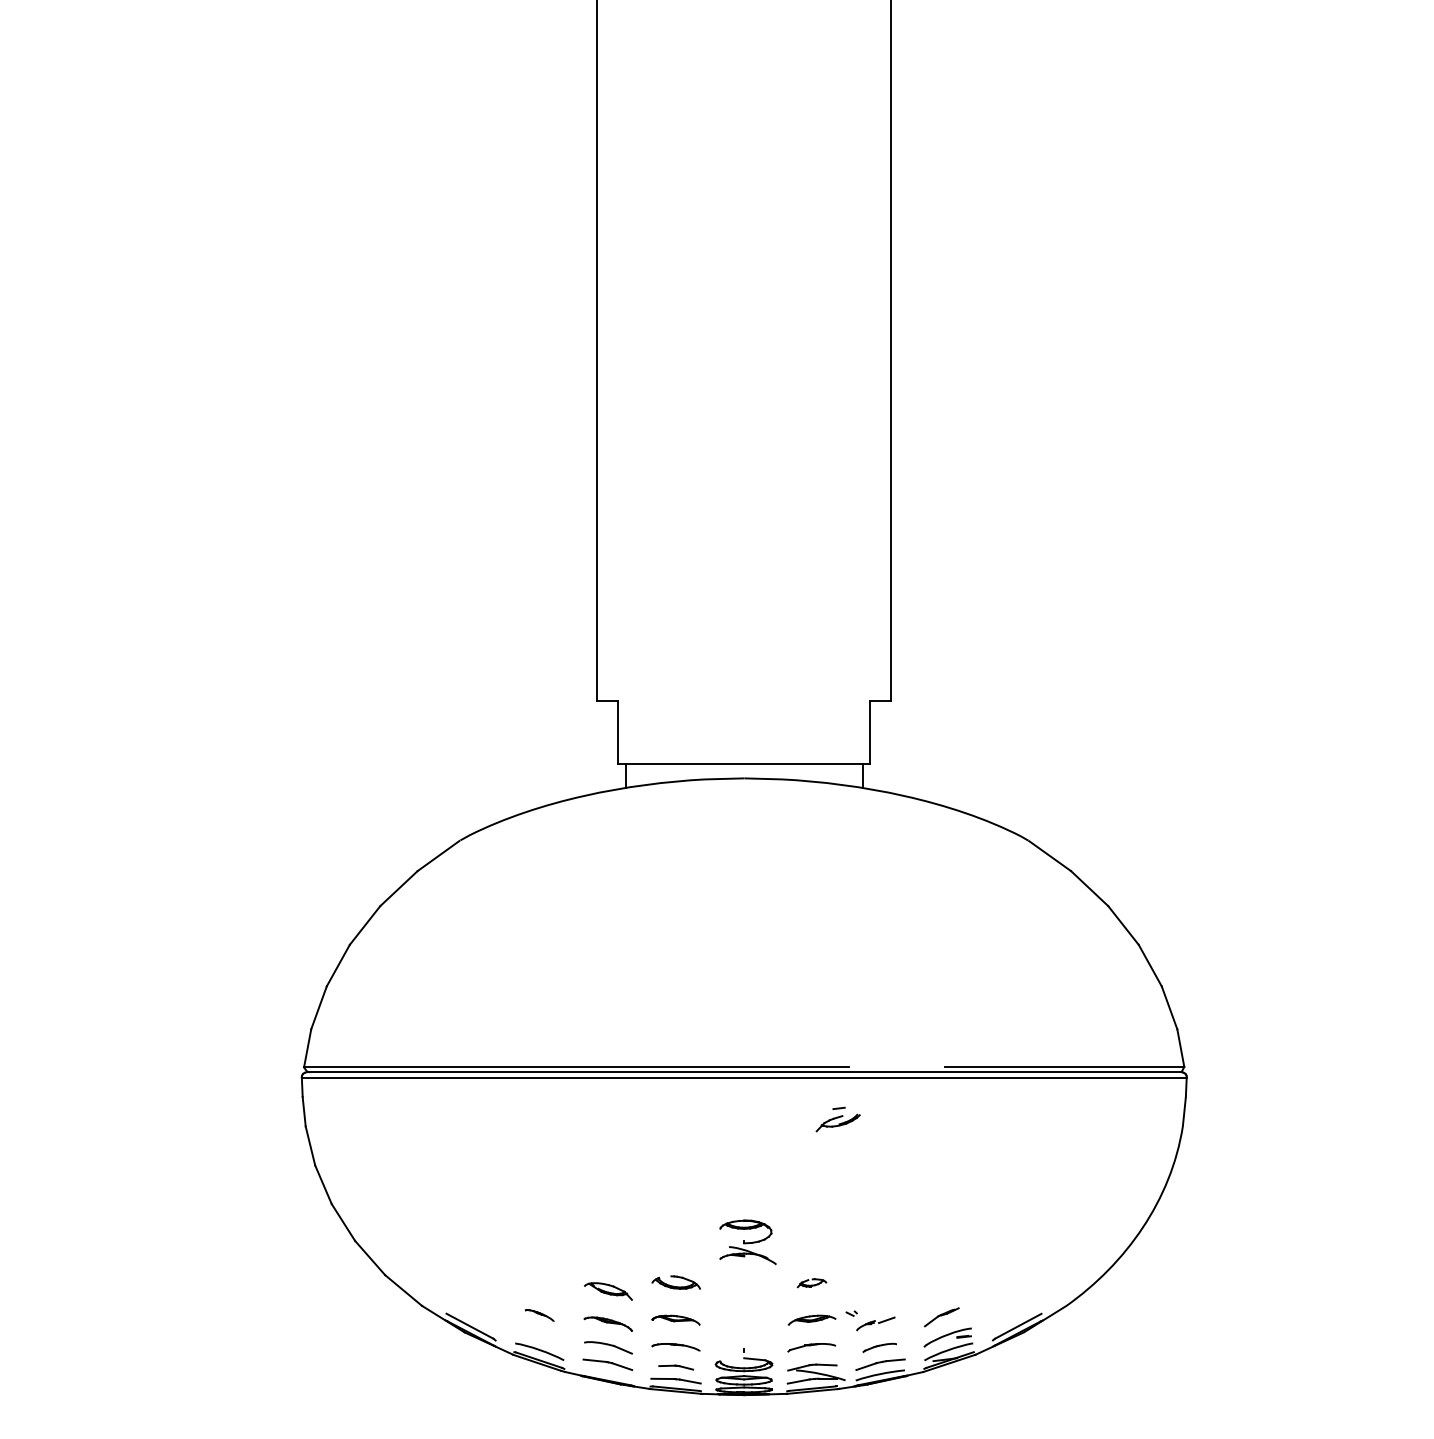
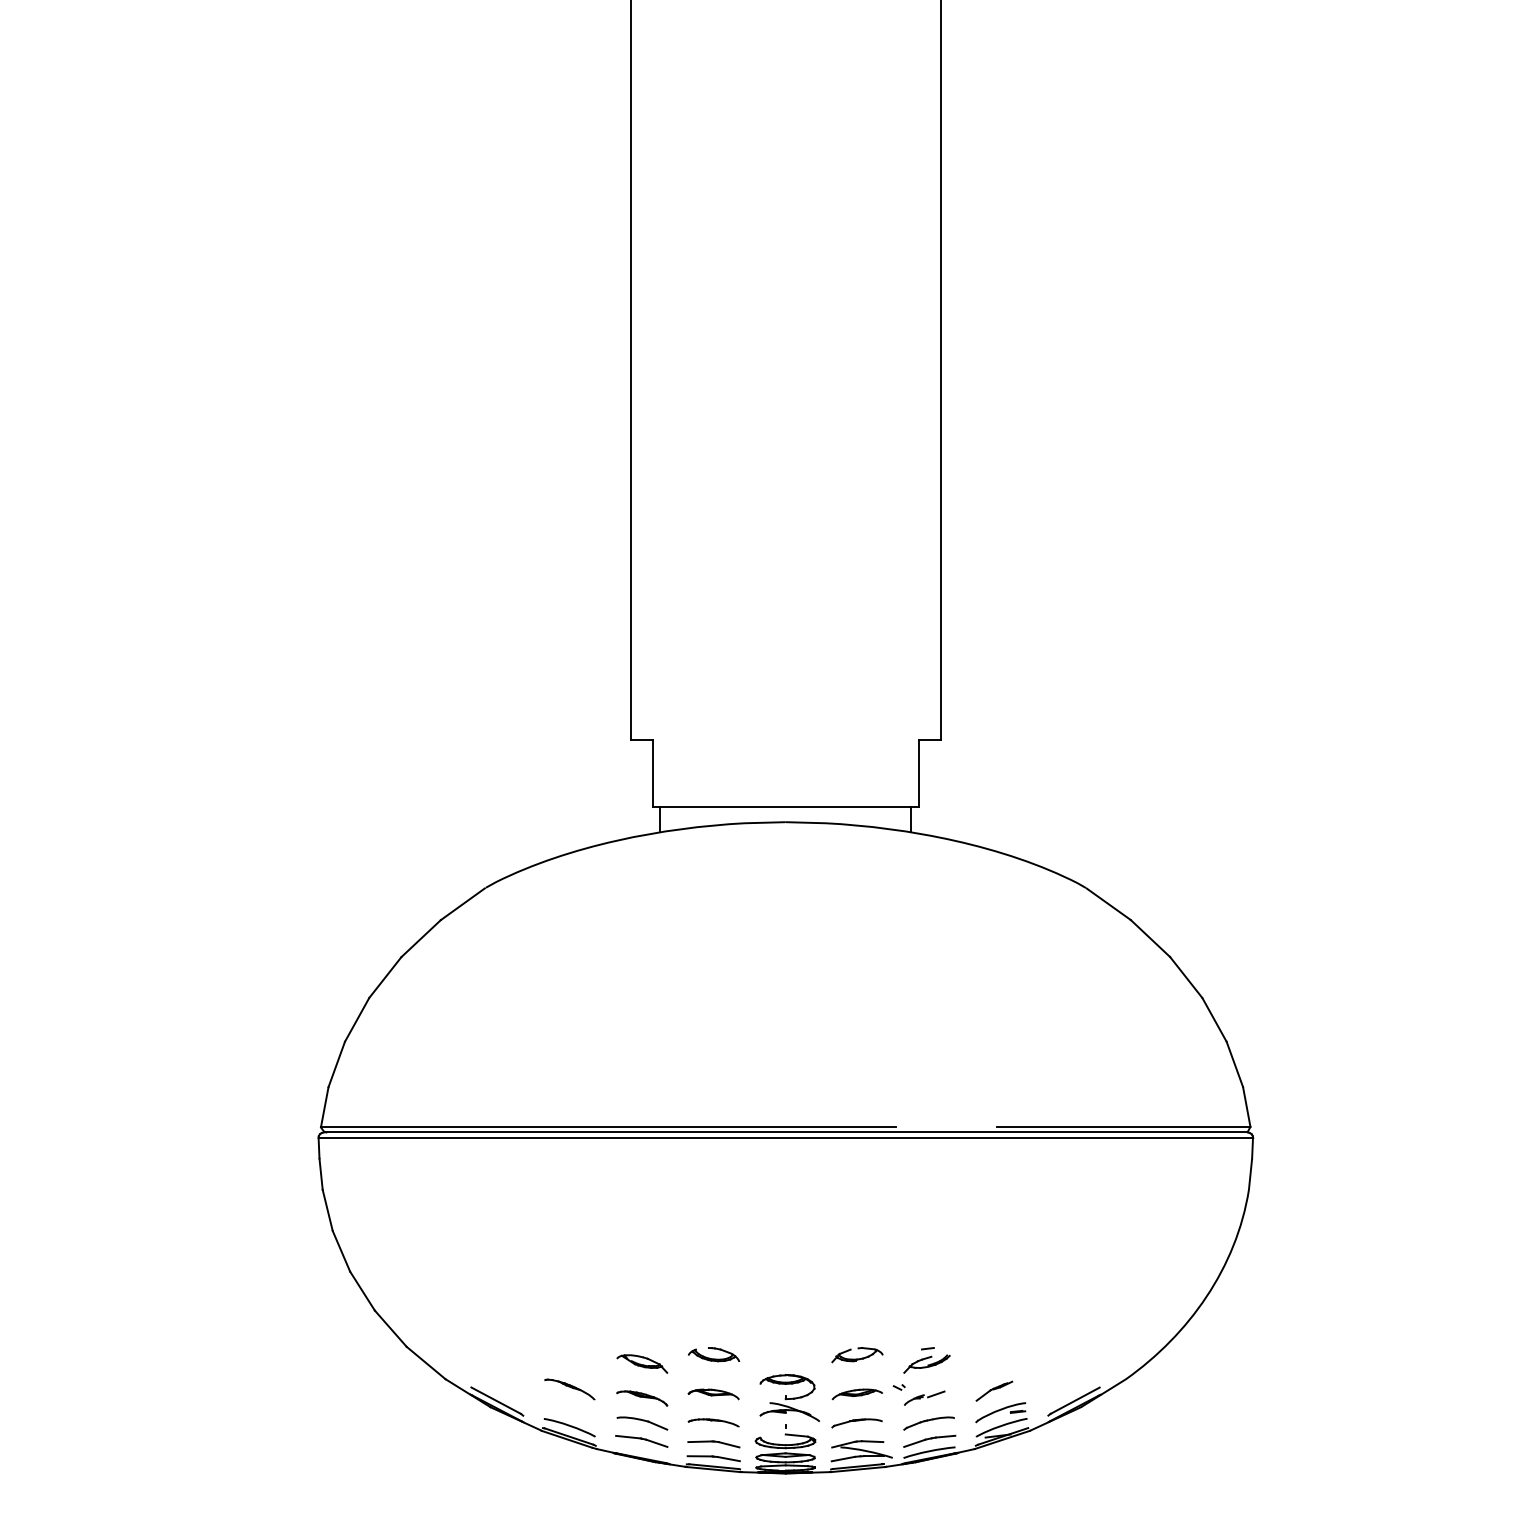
part: (837, 1119) -> (926, 1360), moved
part: (747, 1241) -> (789, 1397), moved
part: (812, 1283) -> (857, 1355), size x1.67
part: (539, 1315) -> (569, 1389), size x1.67
part: (879, 1347) -> (928, 1423), size x1.43
part: (675, 1367) -> (713, 1444), size x1.43

